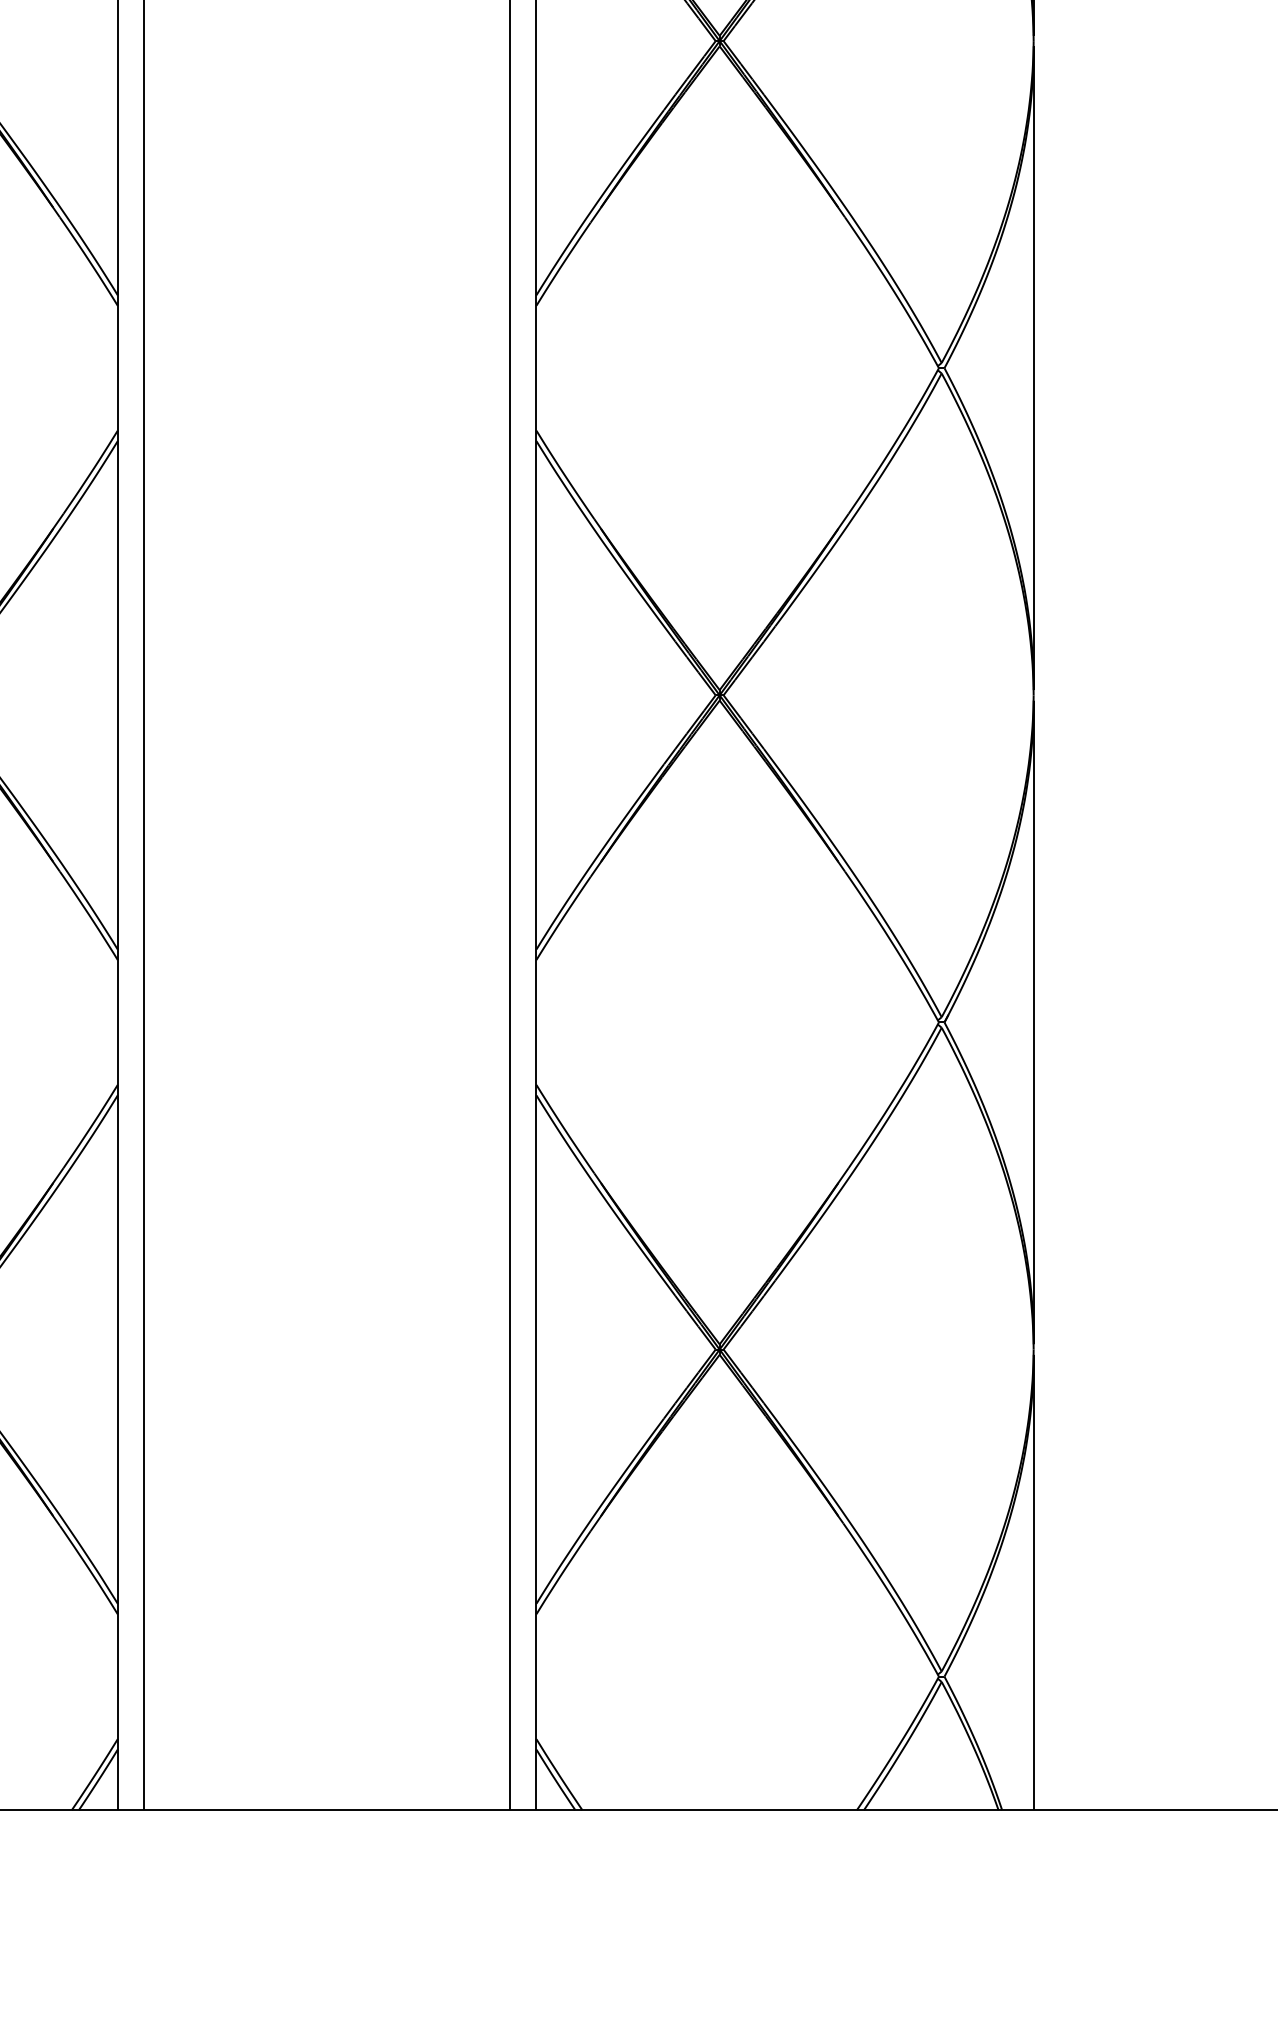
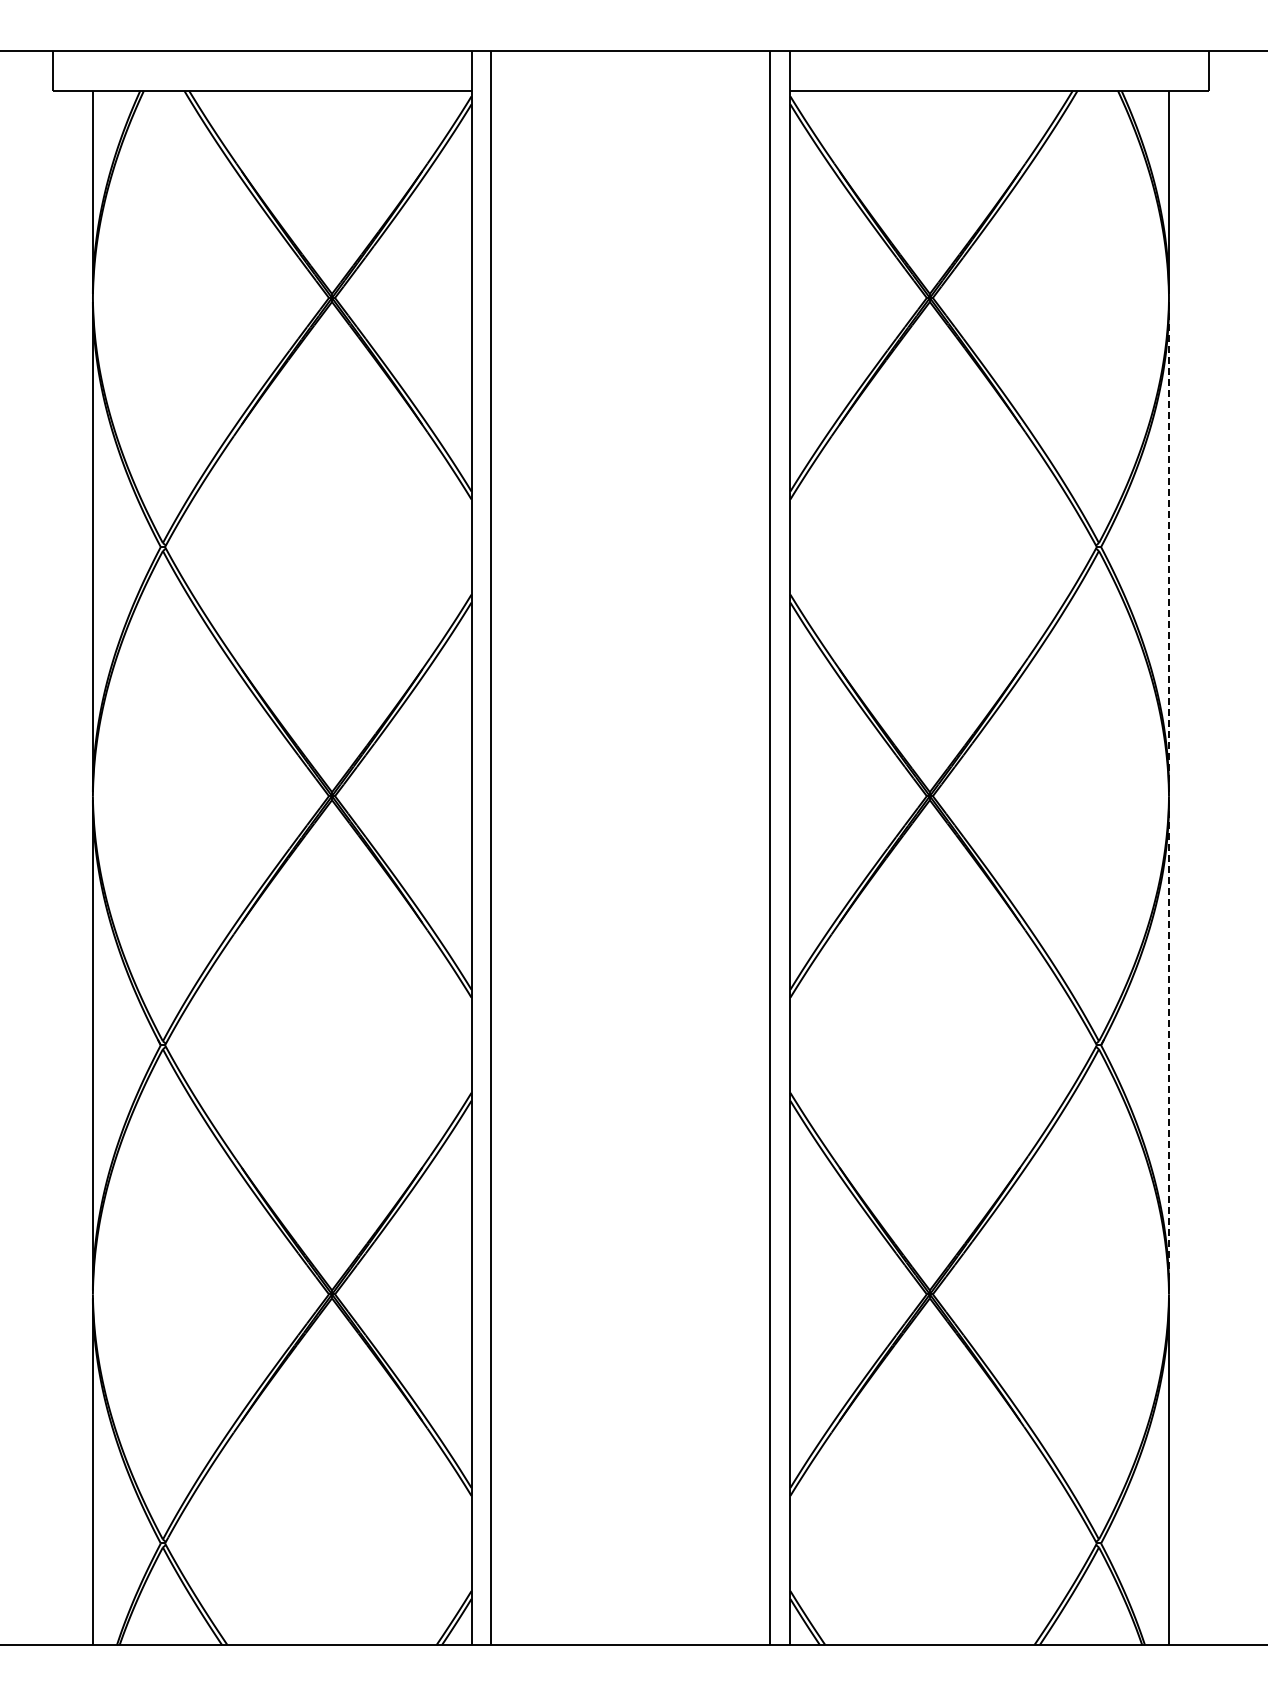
line: (1034, 368) -> (1169, 547), solid -> dashed
line: (1034, 1022) -> (1169, 1045), solid -> dashed

